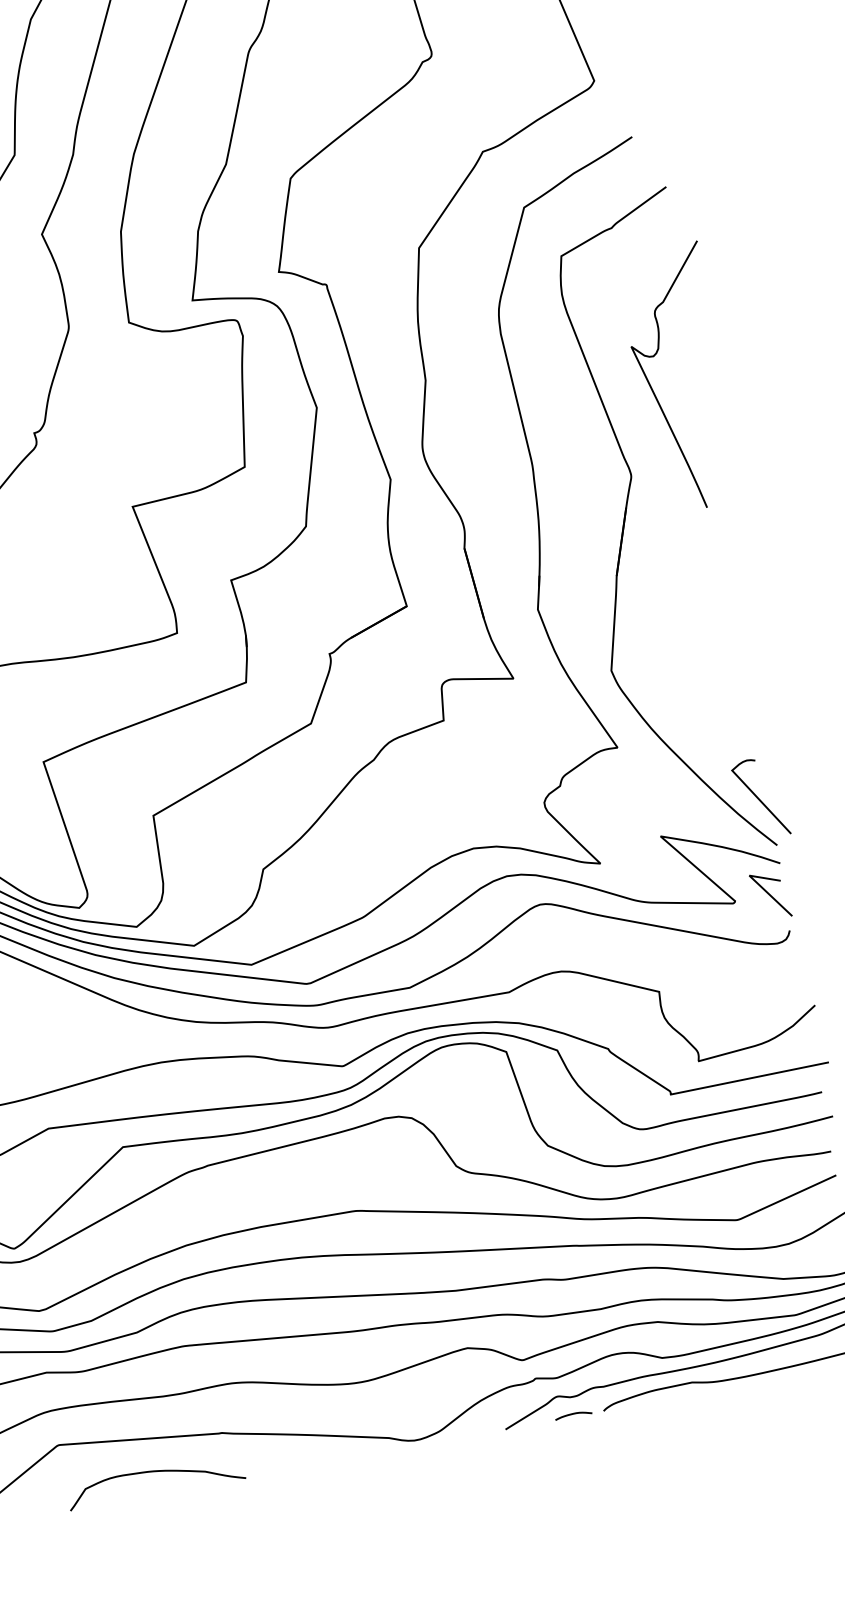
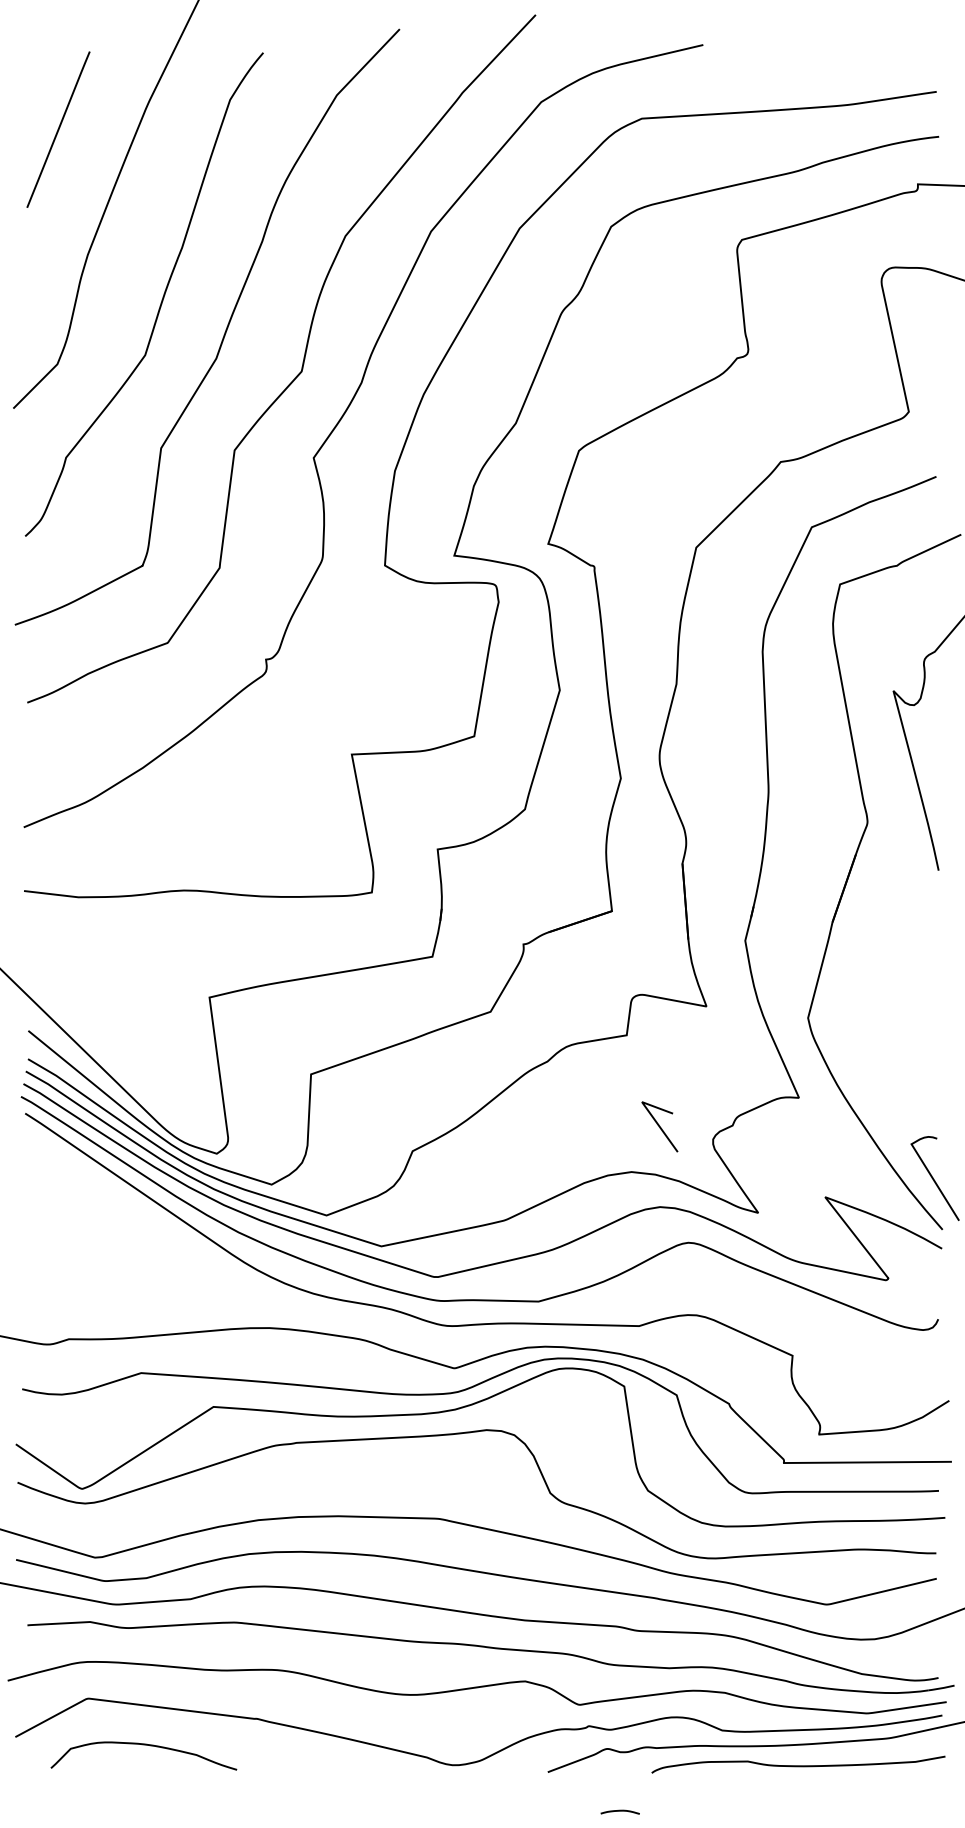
line: (770, 895) -> (659, 1126), moved
curve: (572, 1414) -> (619, 1811), moved
curve: (153, 1472) -> (143, 1745), moved

